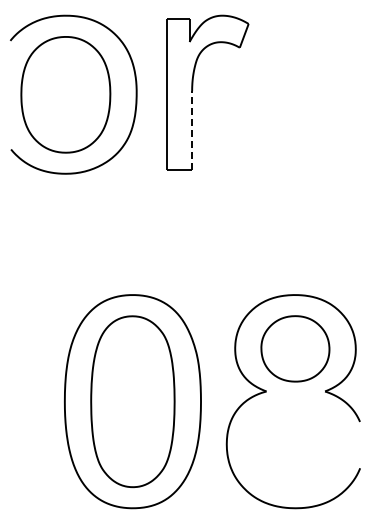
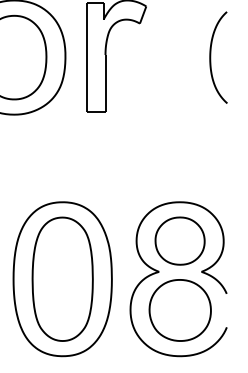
curve: (338, 92) -> (211, 55), added
line: (192, 130) -> (105, 83), dashed -> solid
part: (295, 444) -> (180, 310), added

